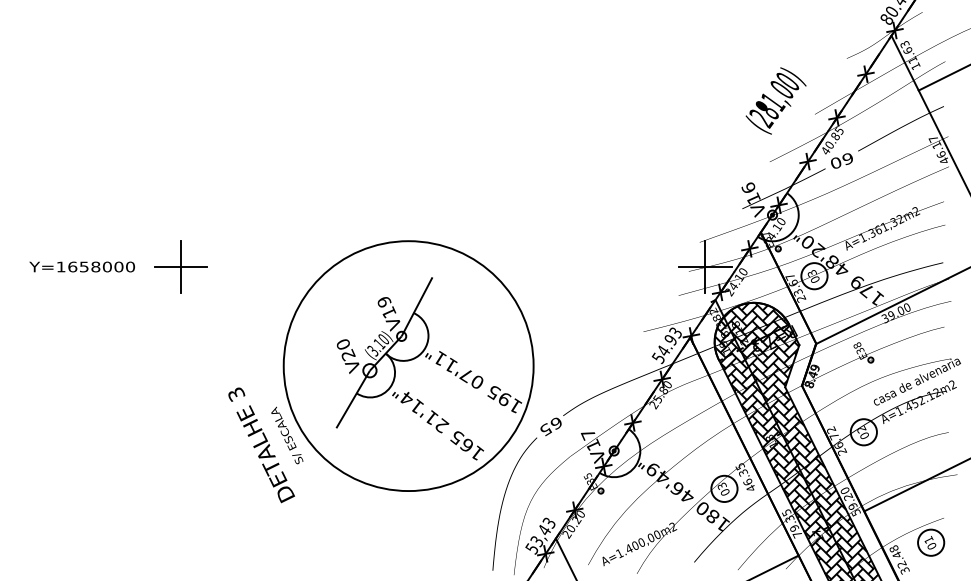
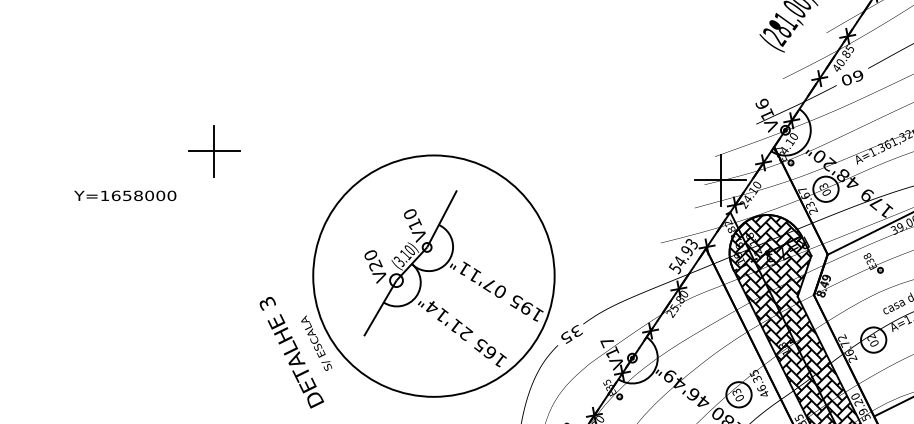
text: (81, 266) -> (124, 195), moved
part: (180, 266) -> (213, 150), moved
text: (384, 301) -> (410, 213), V19 -> V10
text: (556, 422) -> (576, 330), 65 -> 35

